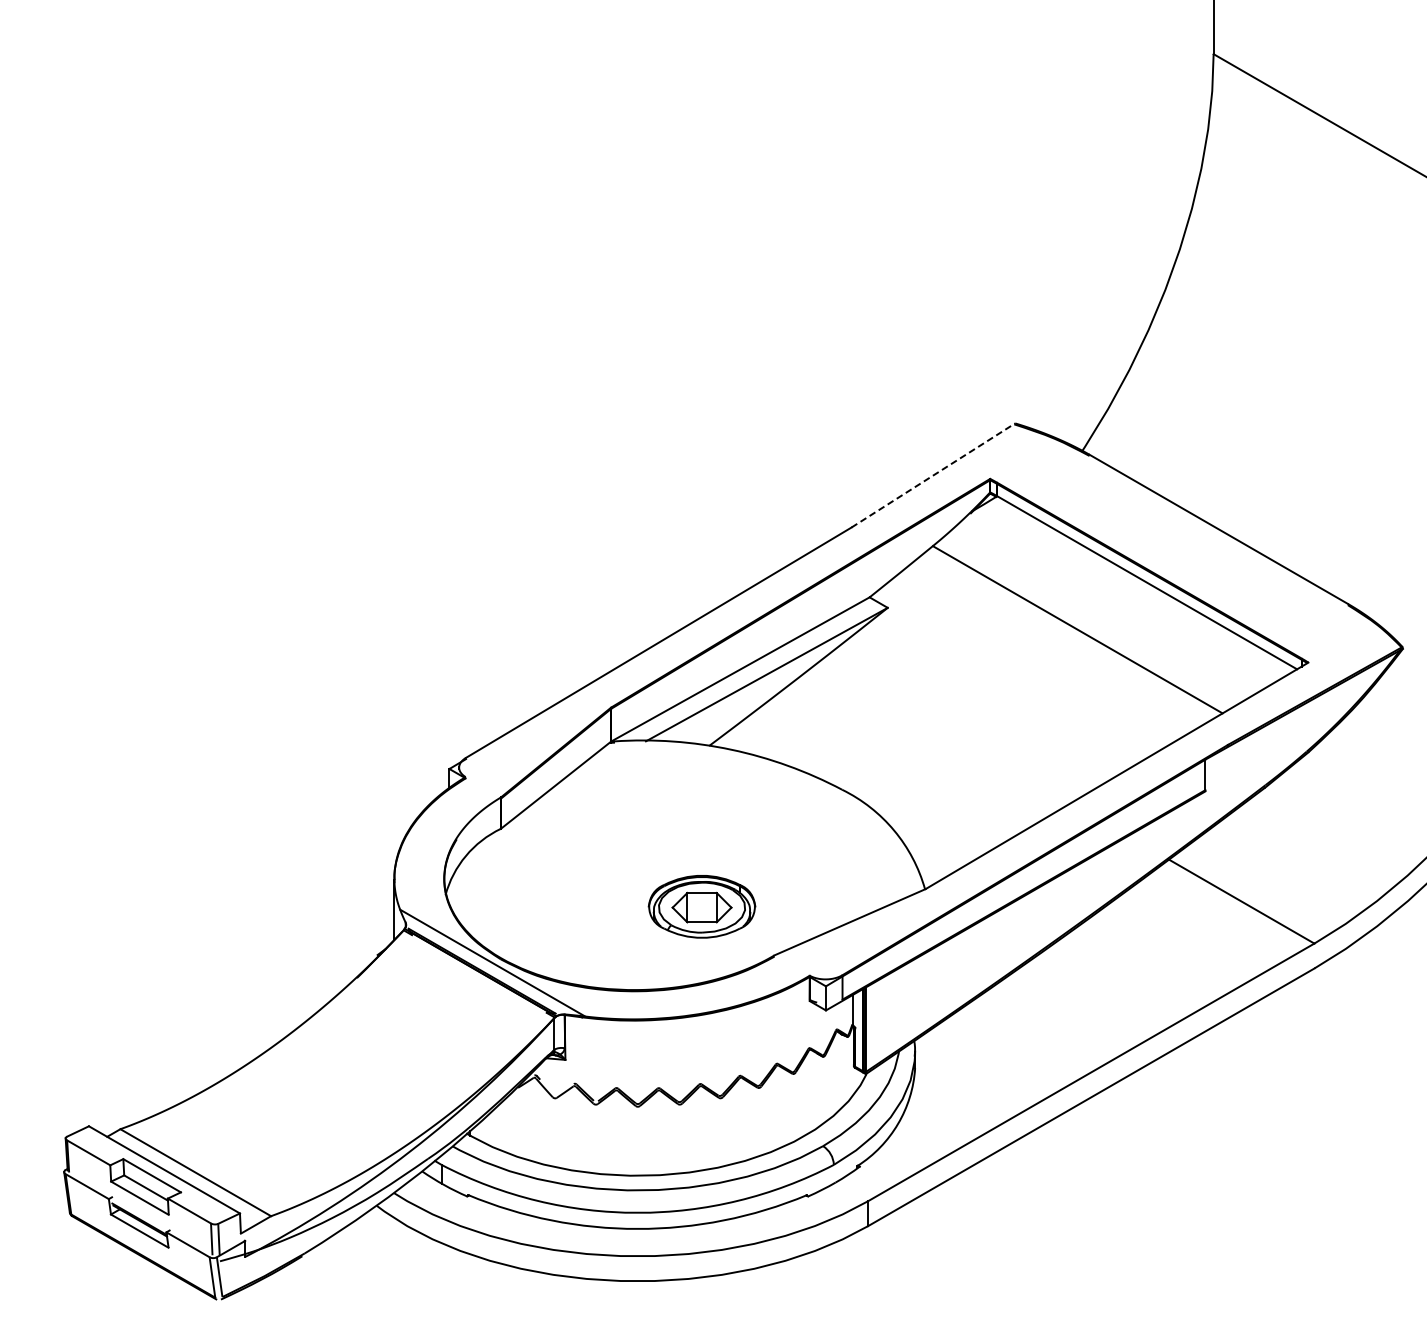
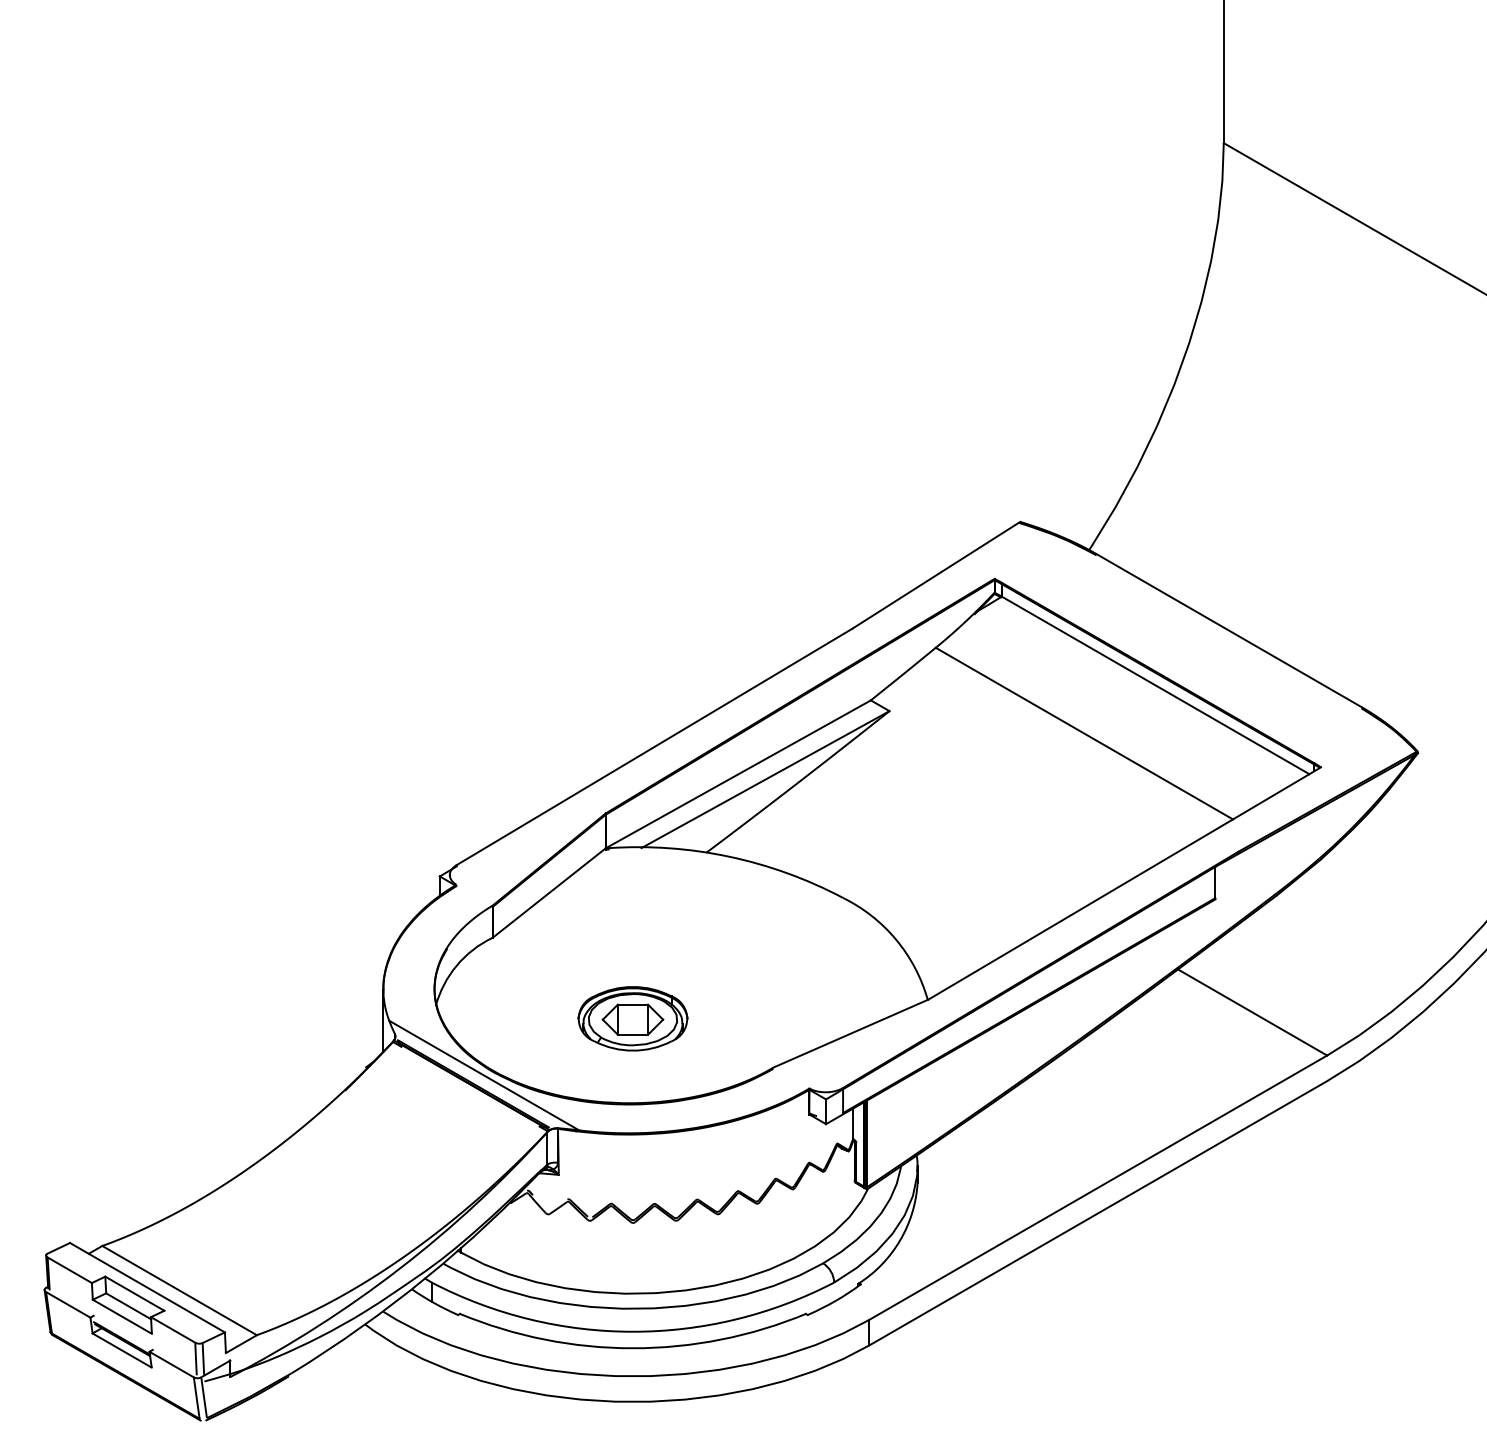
line: (933, 475) -> (936, 575), dashed -> solid
part: (701, 906) -> (632, 1018), moved

